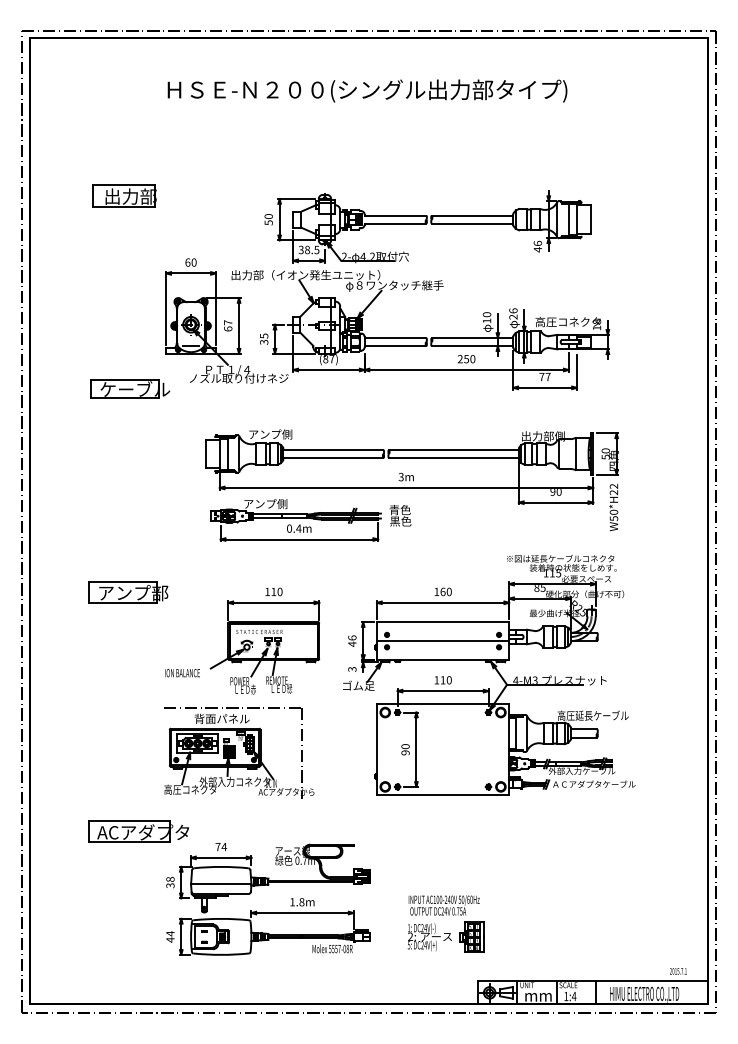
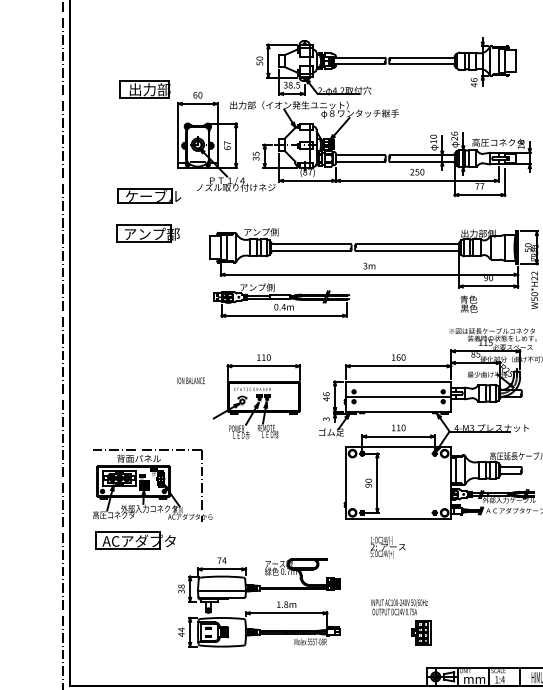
part: (124, 195) -> (144, 88), moved
text: (400, 515) -> (469, 303), moved
part: (128, 592) -> (148, 233), moved
text: (182, 673) -> (191, 381), moved
part: (239, 752) -> (152, 485), moved
part: (138, 831) -> (135, 540), moved
text: (429, 937) -> (387, 547), moved

